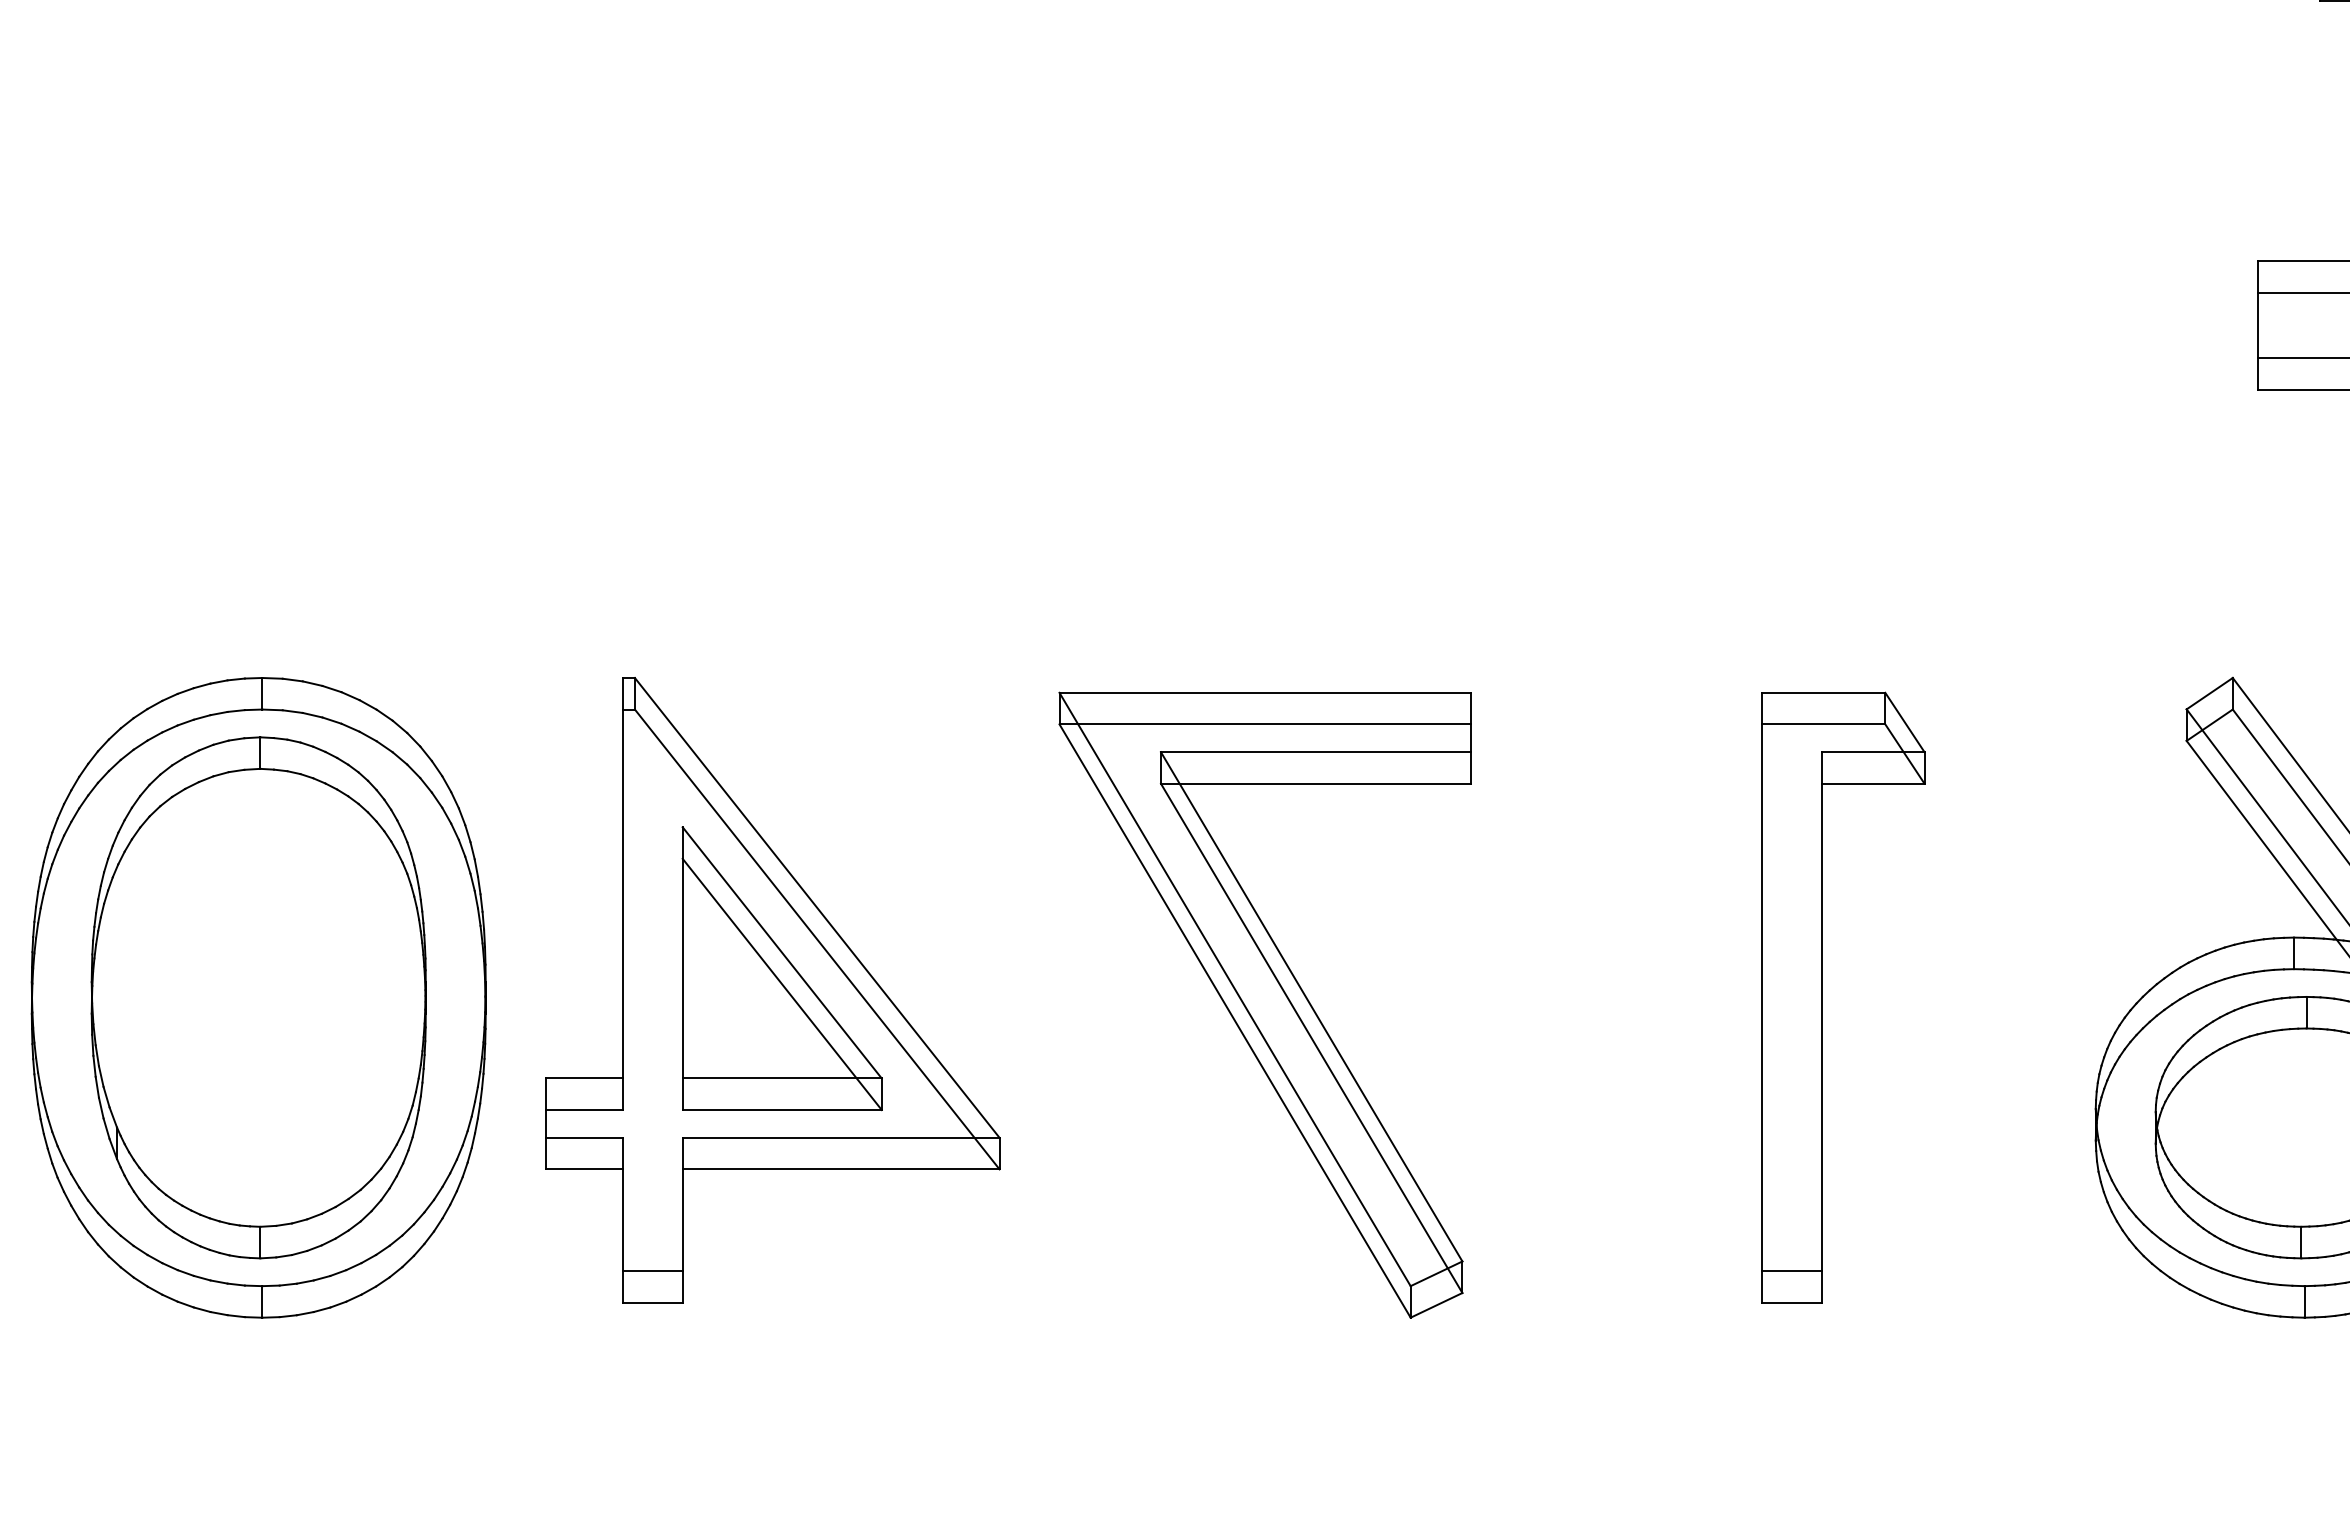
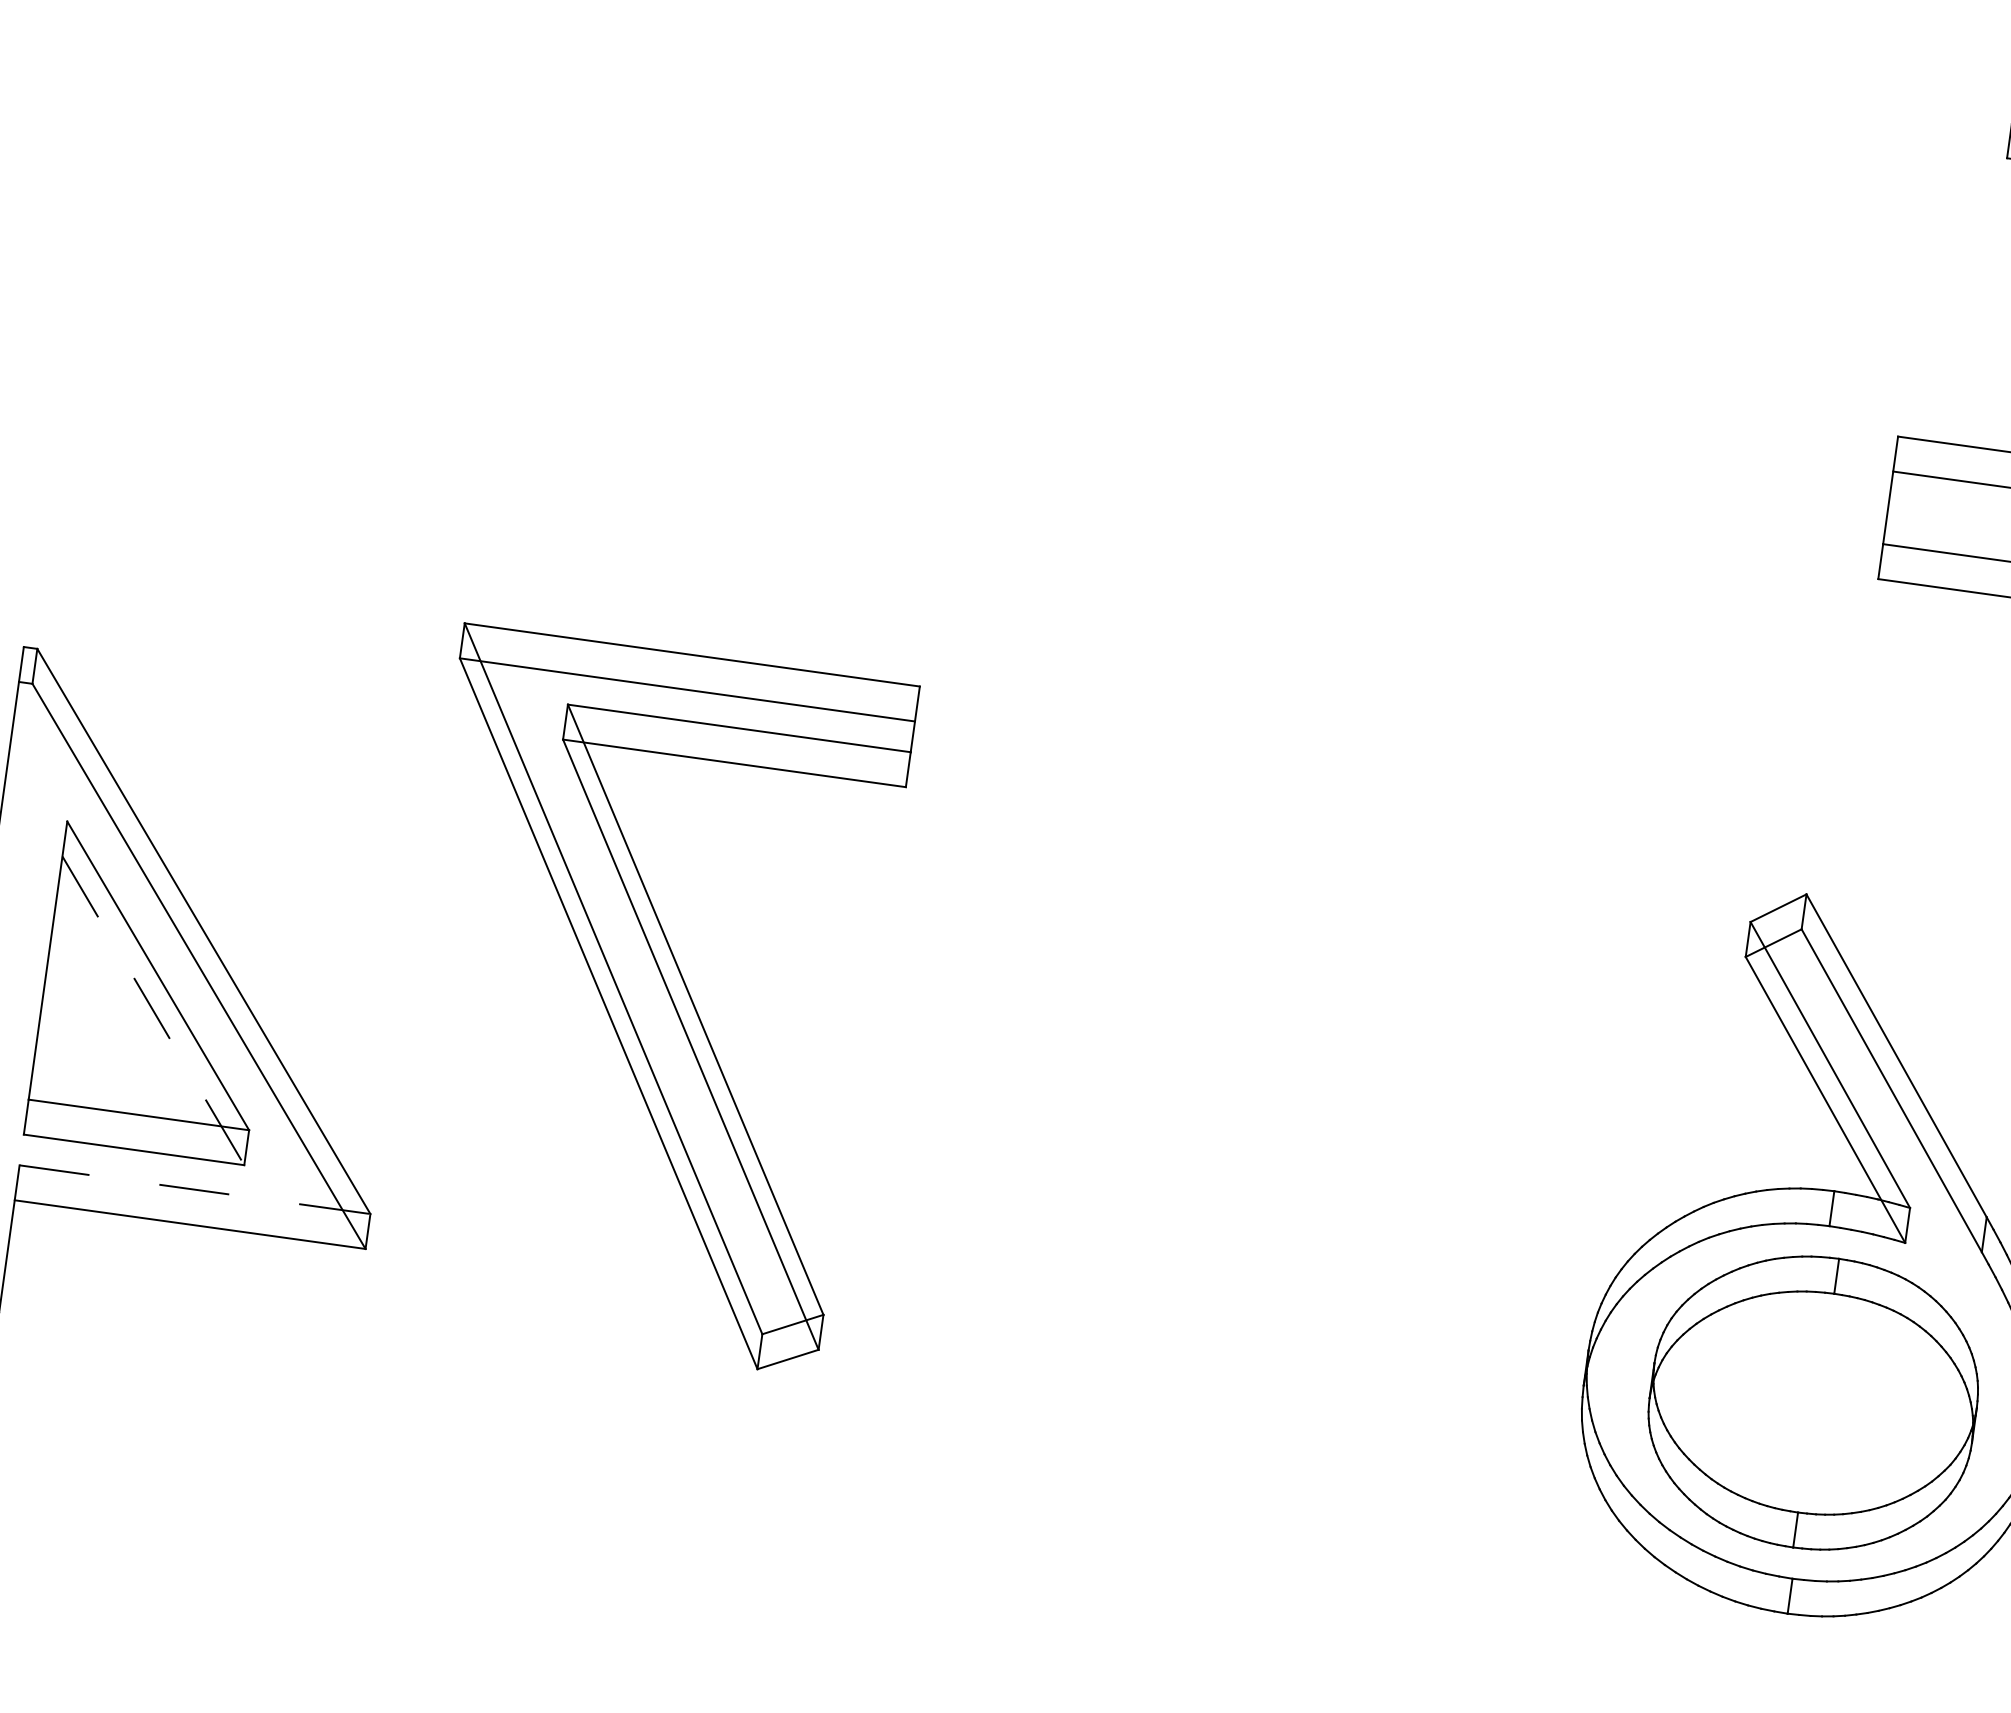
line: (782, 984) -> (153, 1010), solid -> dashed
part: (1822, 997) -> (1303, 1185), removed
part: (1264, 1004) -> (643, 999), moved
line: (841, 1137) -> (195, 1189), solid -> dashed

